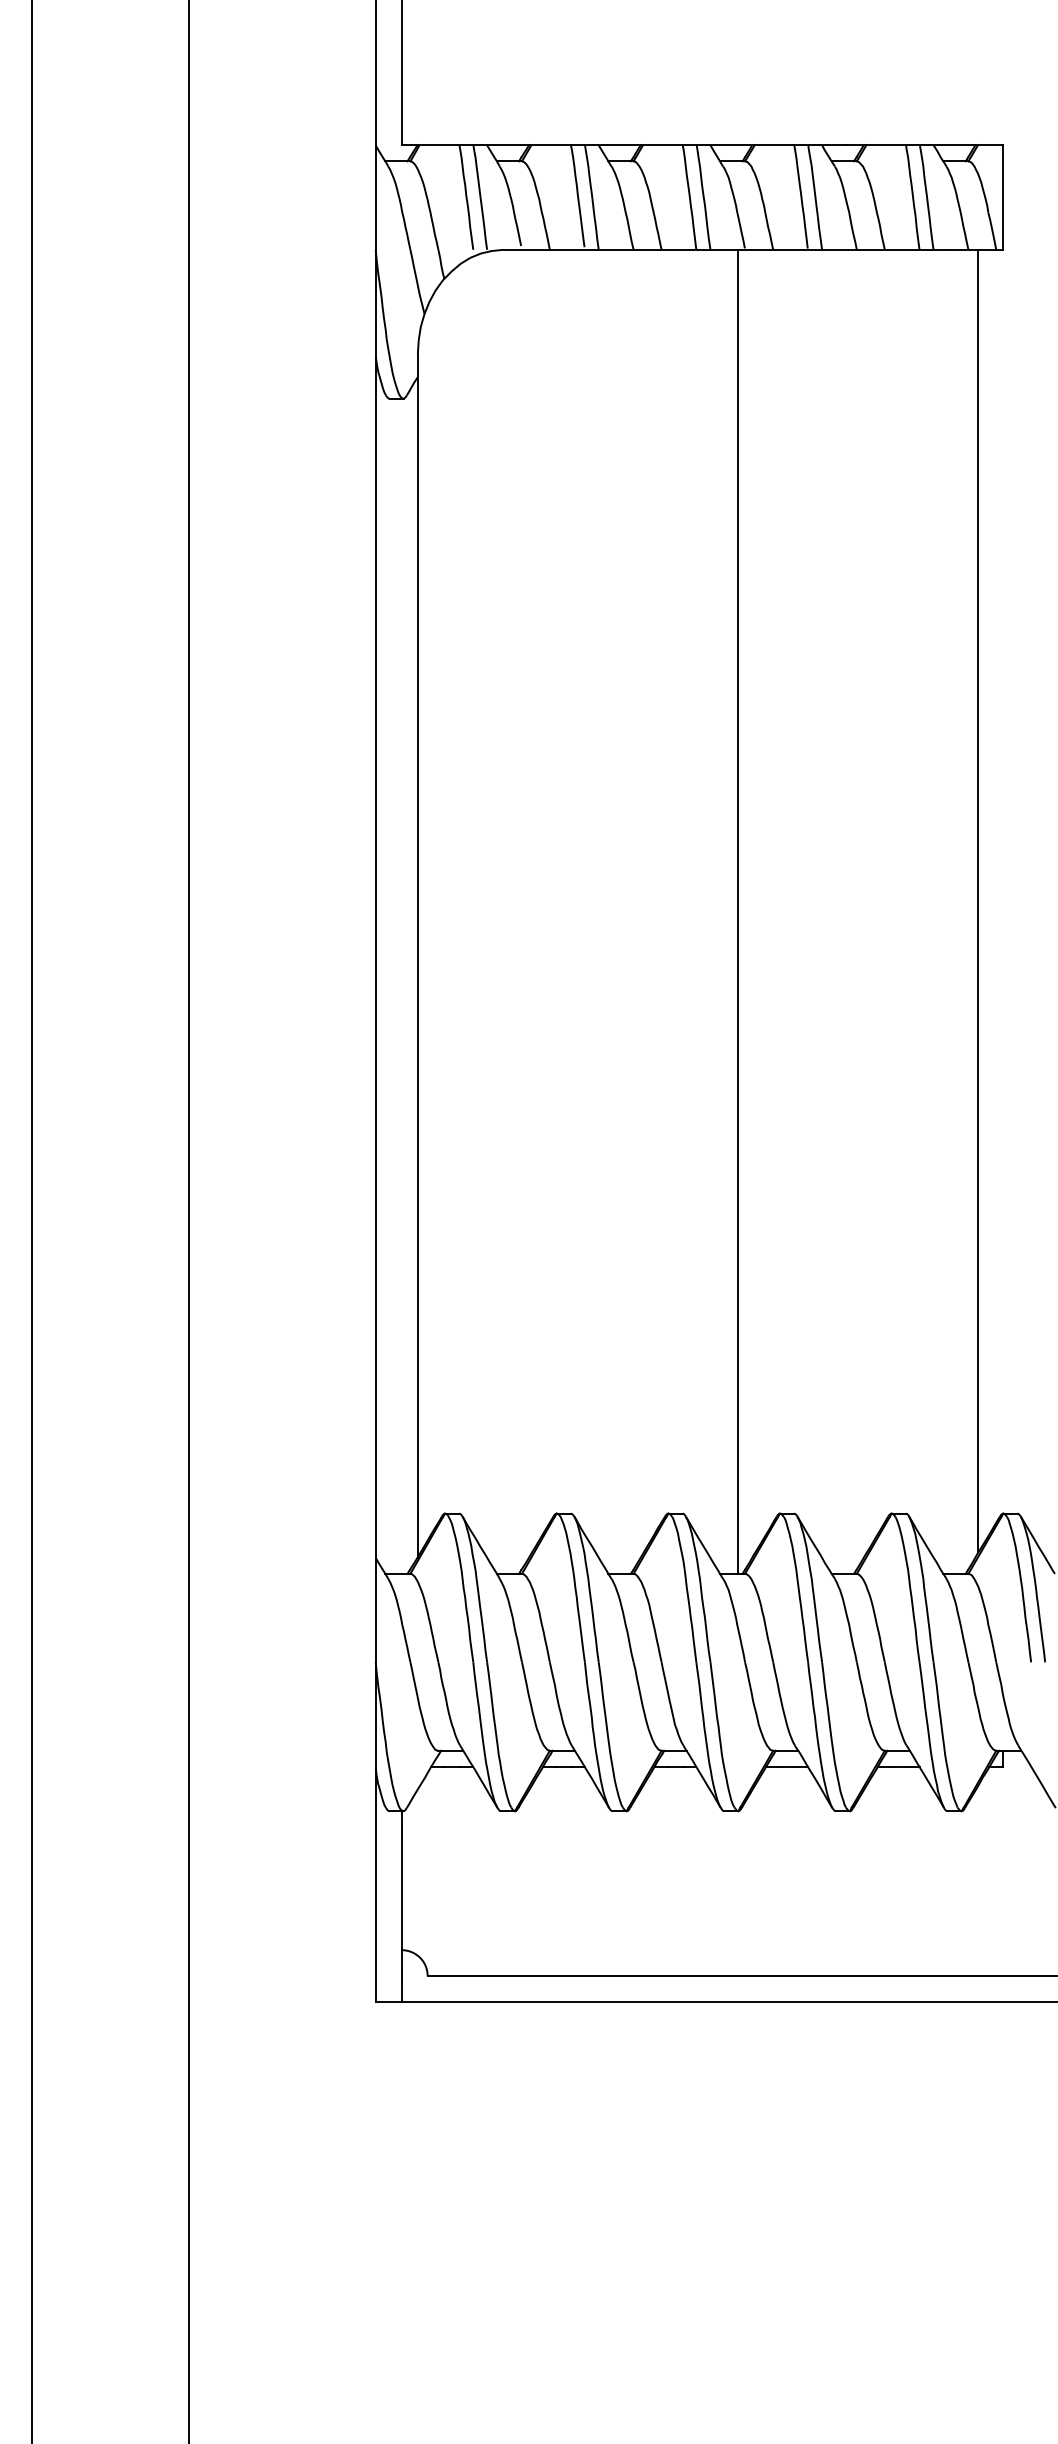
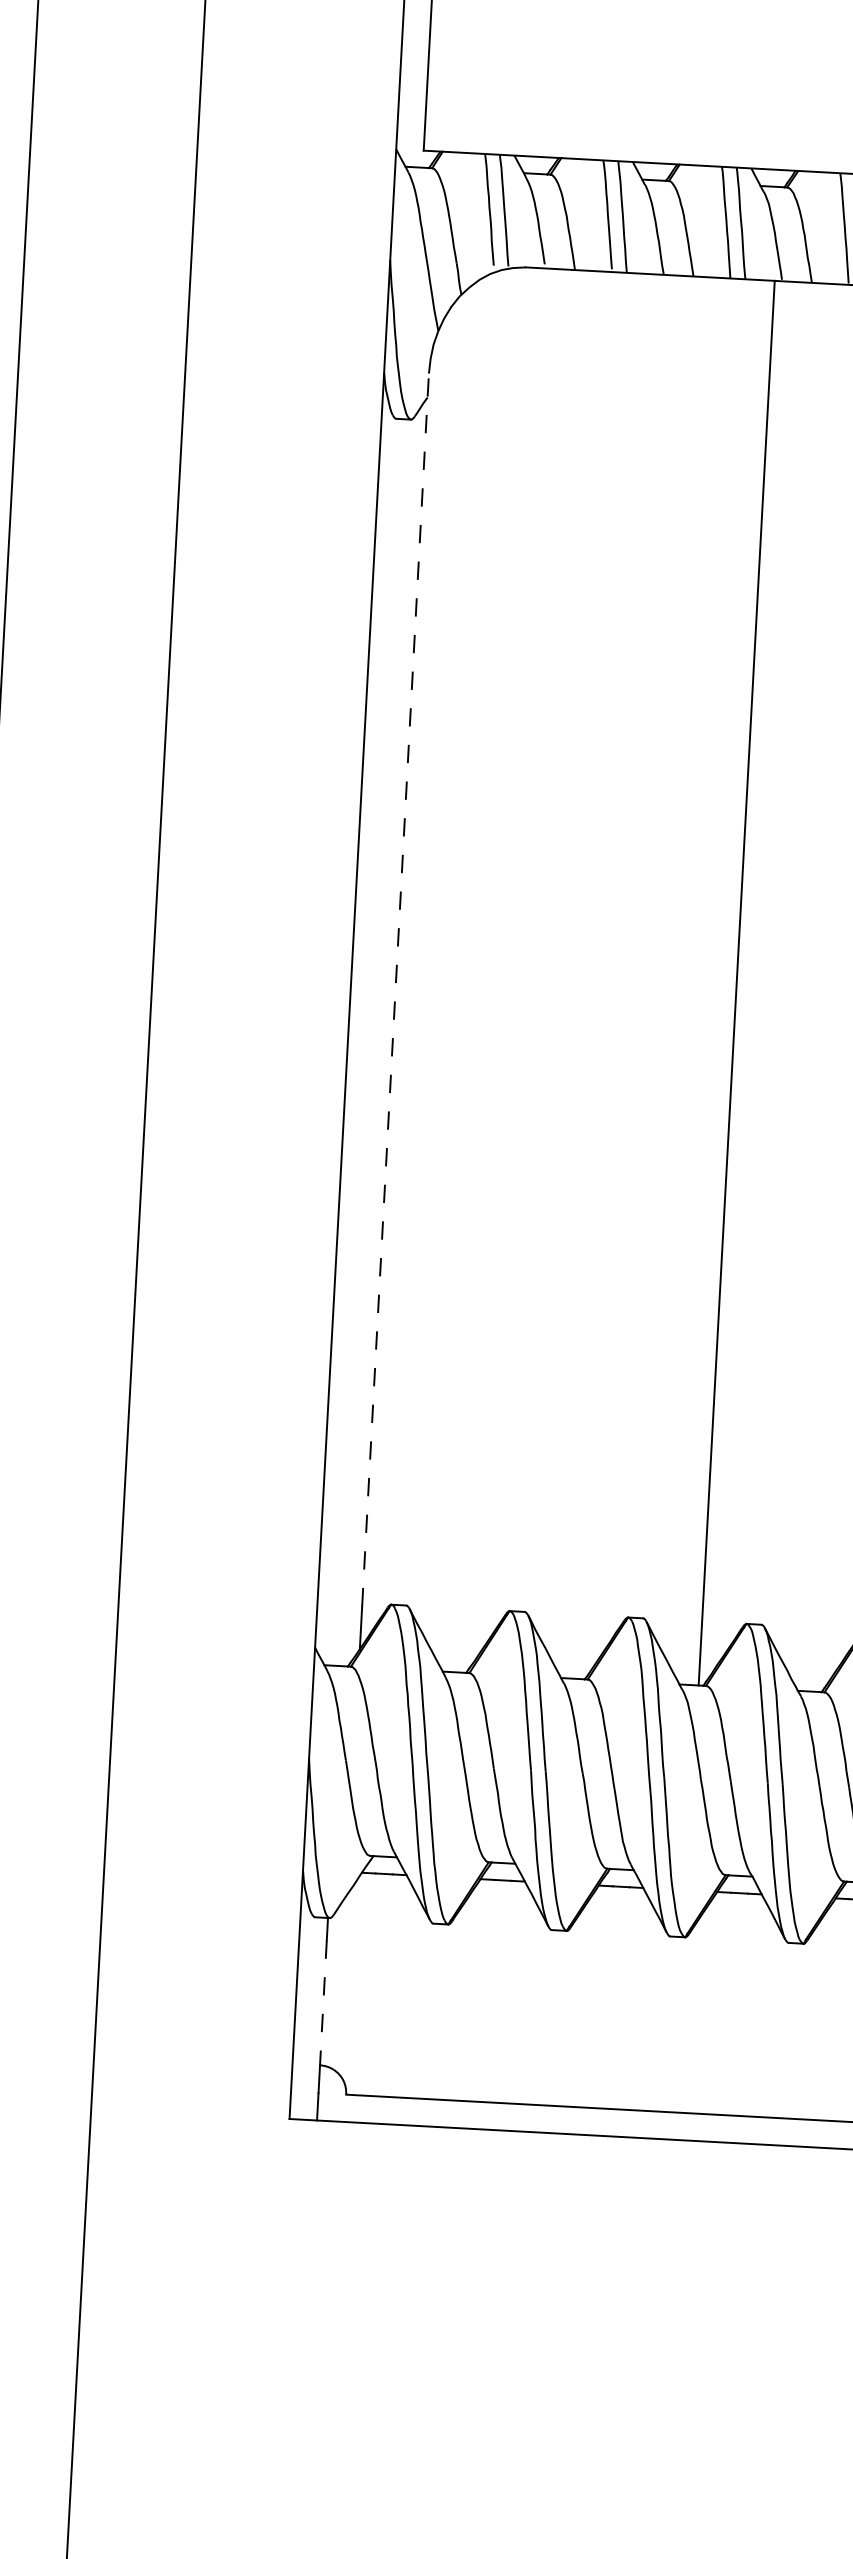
line: (417, 935) -> (395, 989), solid -> dashed
line: (401, 1891) -> (323, 2003), solid -> dashed

